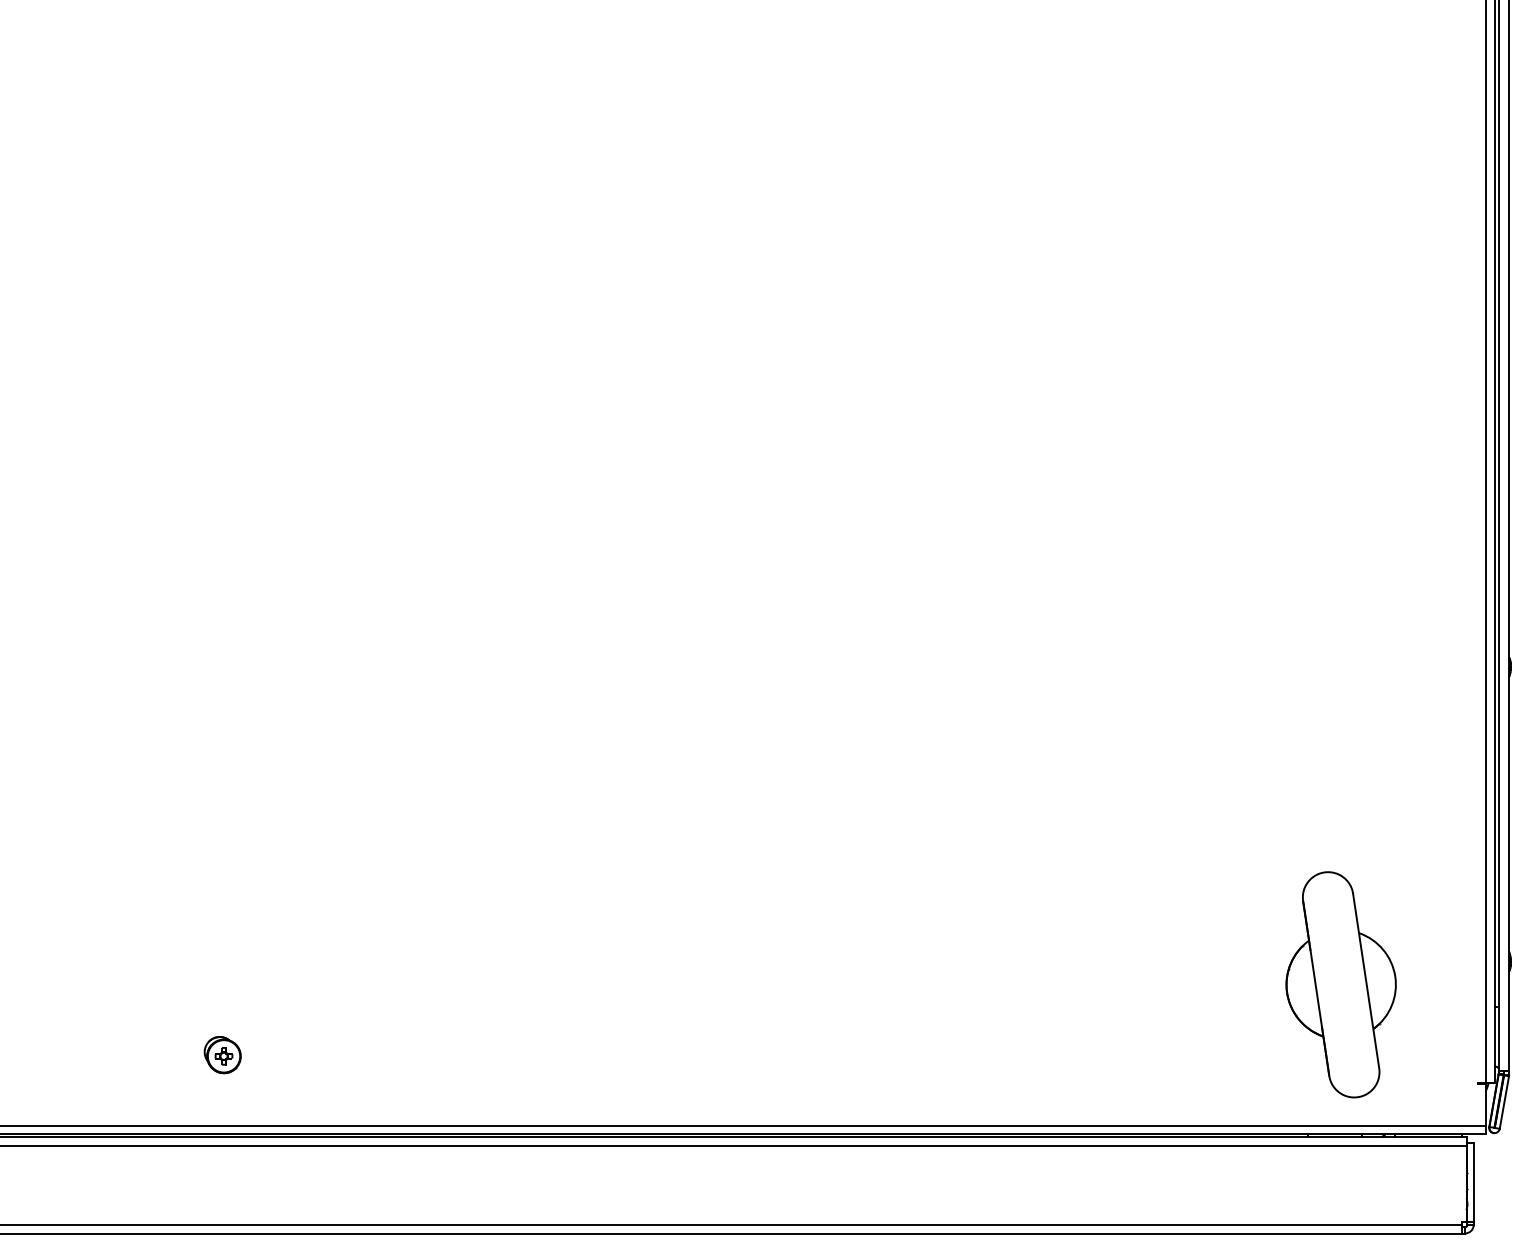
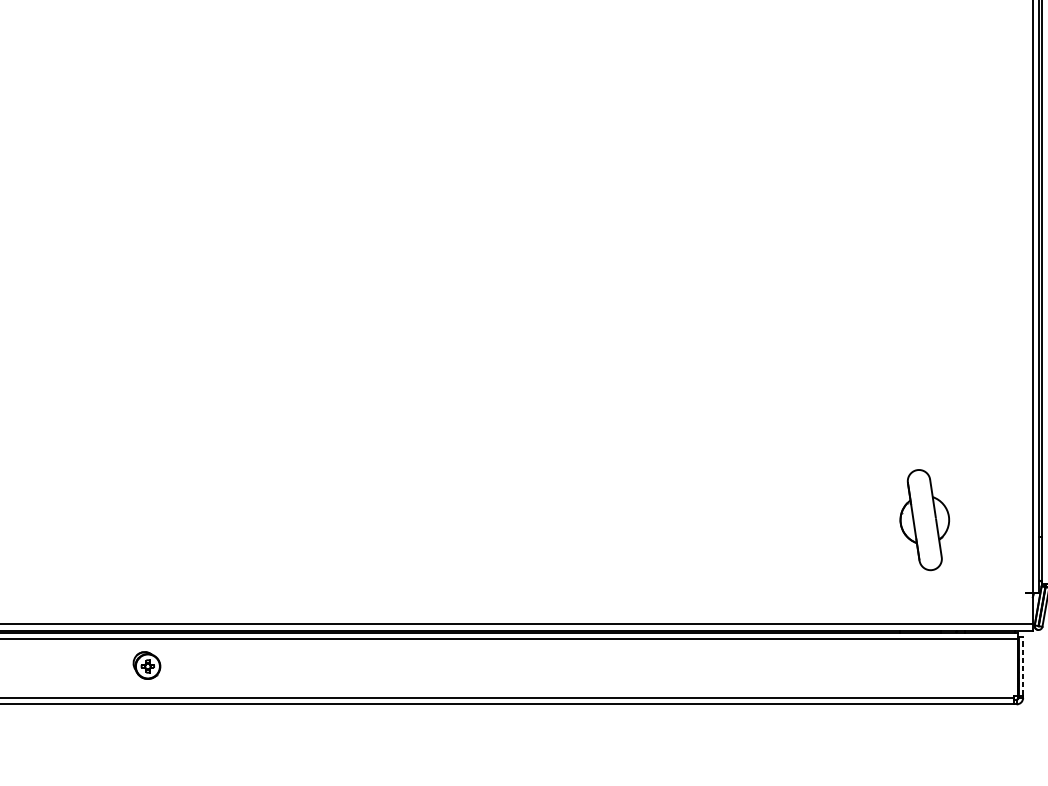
part: (1340, 984) -> (924, 519), size x0.6
part: (222, 1055) -> (146, 665), moved
line: (1473, 1181) -> (1022, 665), solid -> dashed

